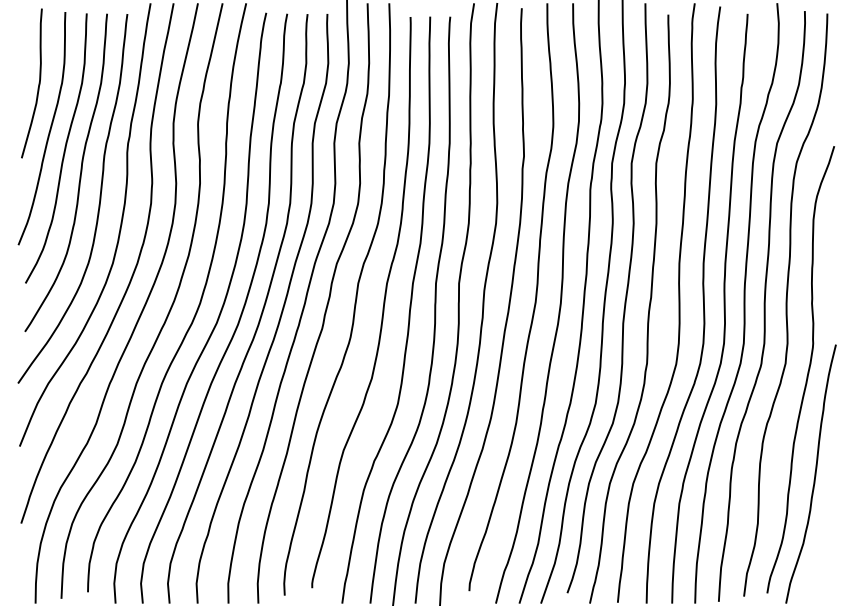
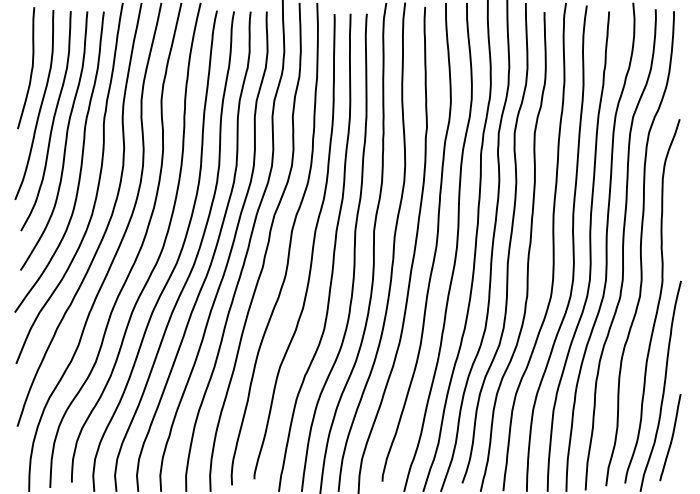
curve: (824, 536) -> (671, 437), added

